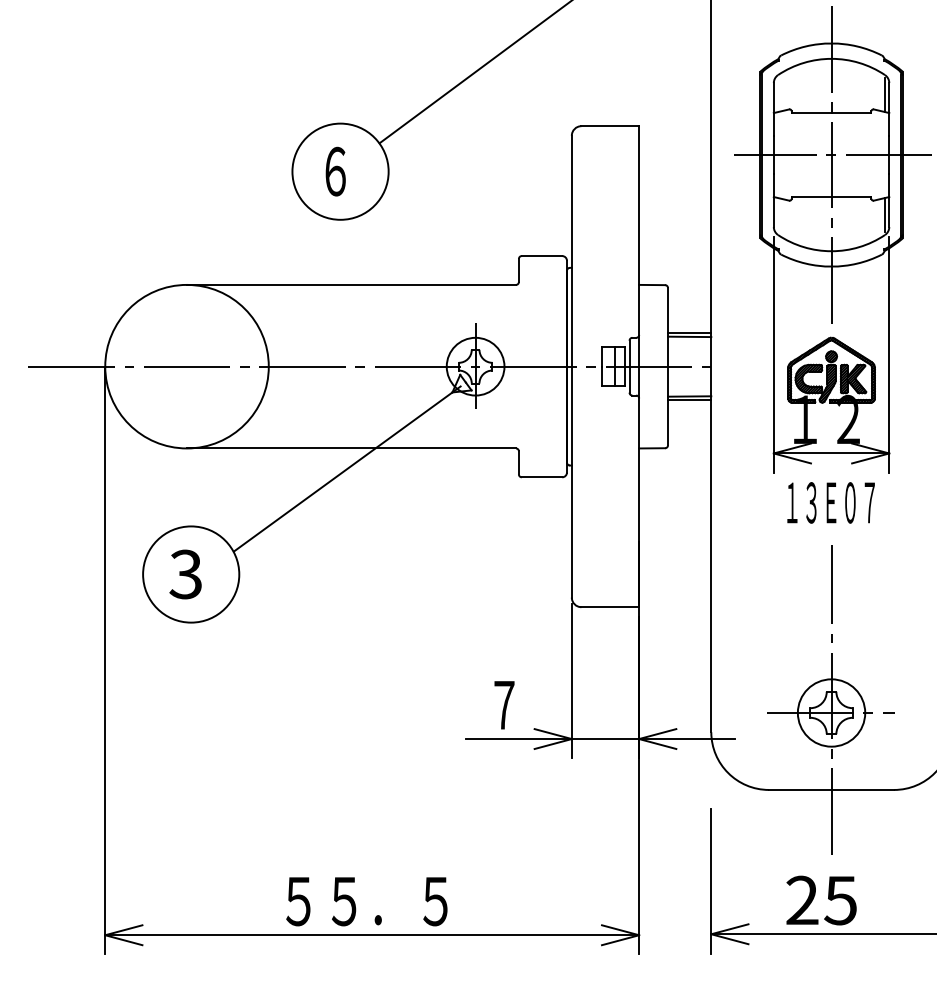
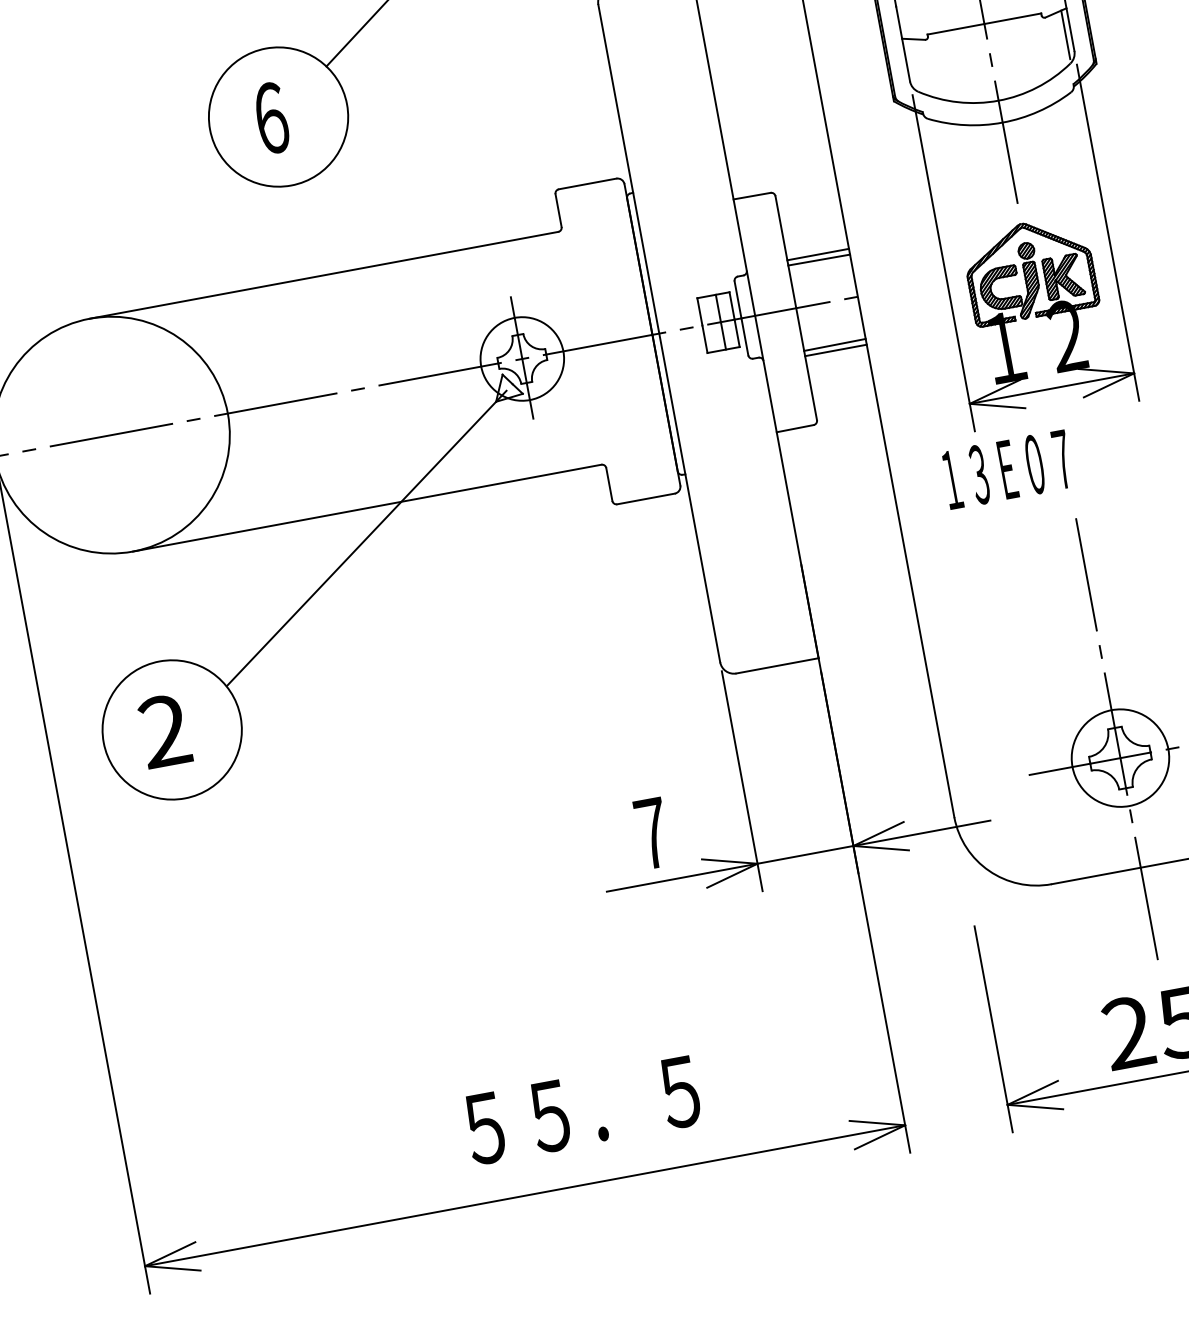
text: (830, 502) -> (1006, 469), moved
text: (185, 574) -> (164, 731), 3 -> 2
text: (366, 901) -> (581, 1110), moved

